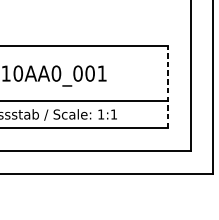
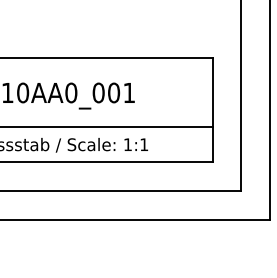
line: (167, 87) -> (212, 110), dashed -> solid

